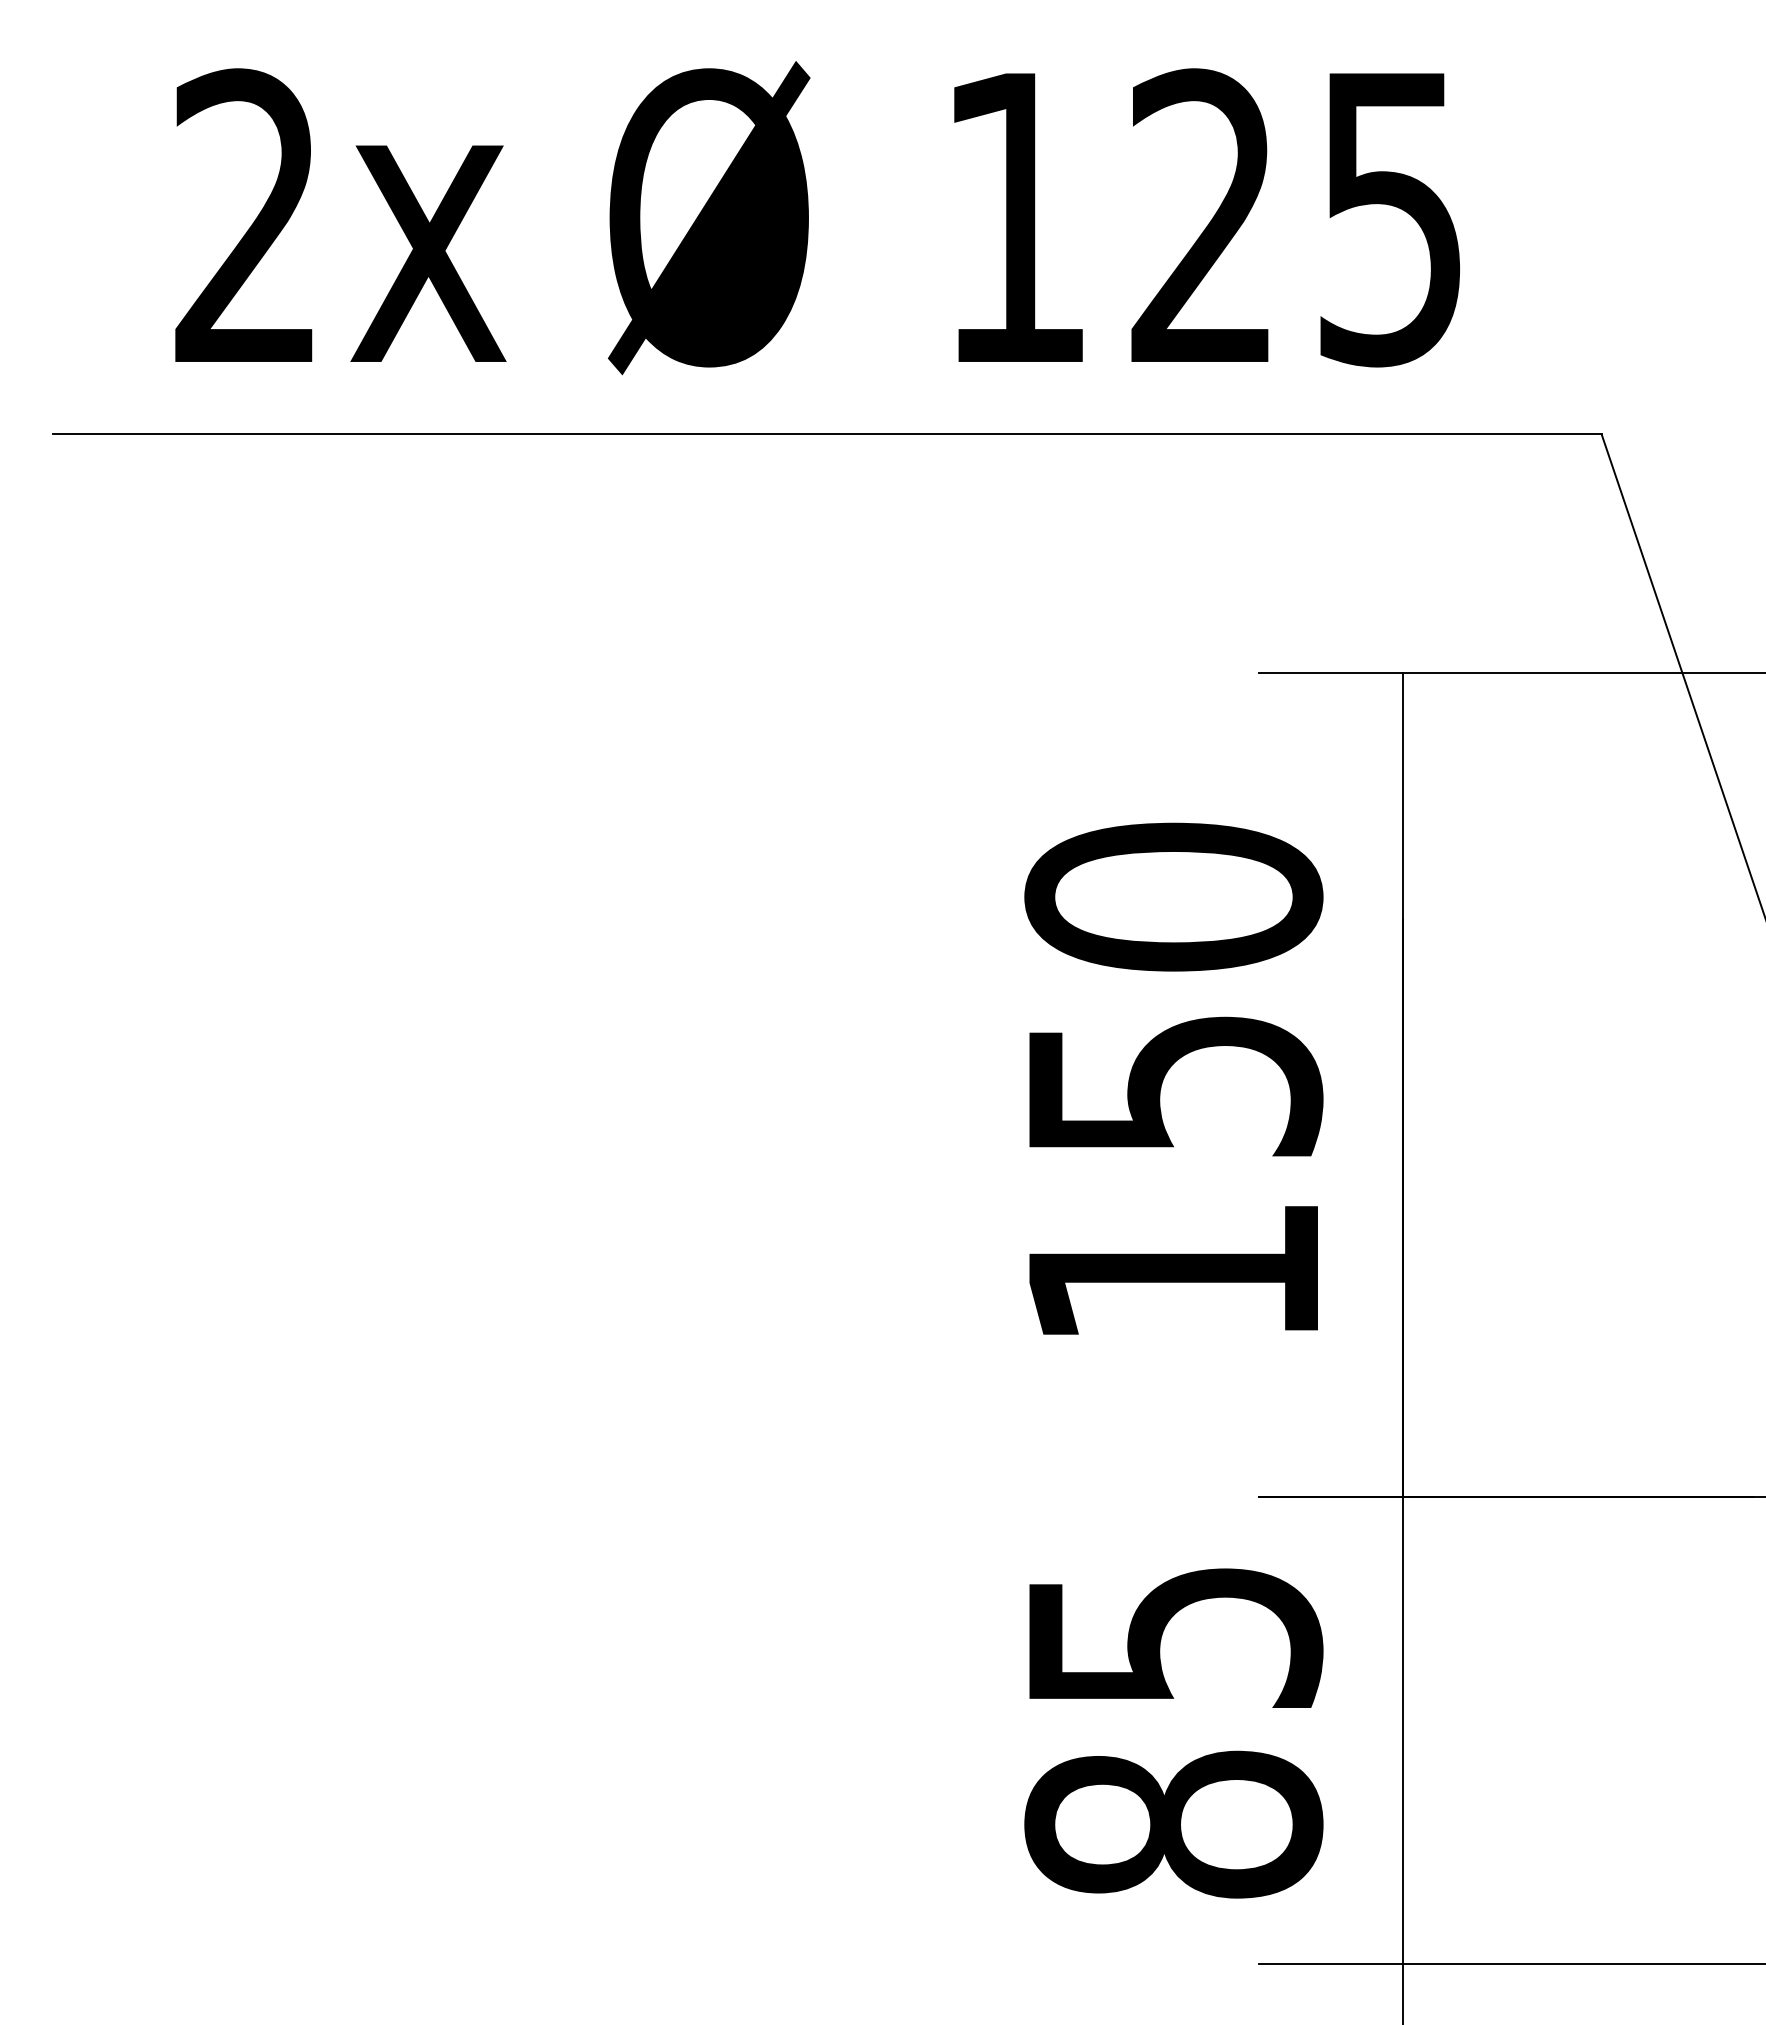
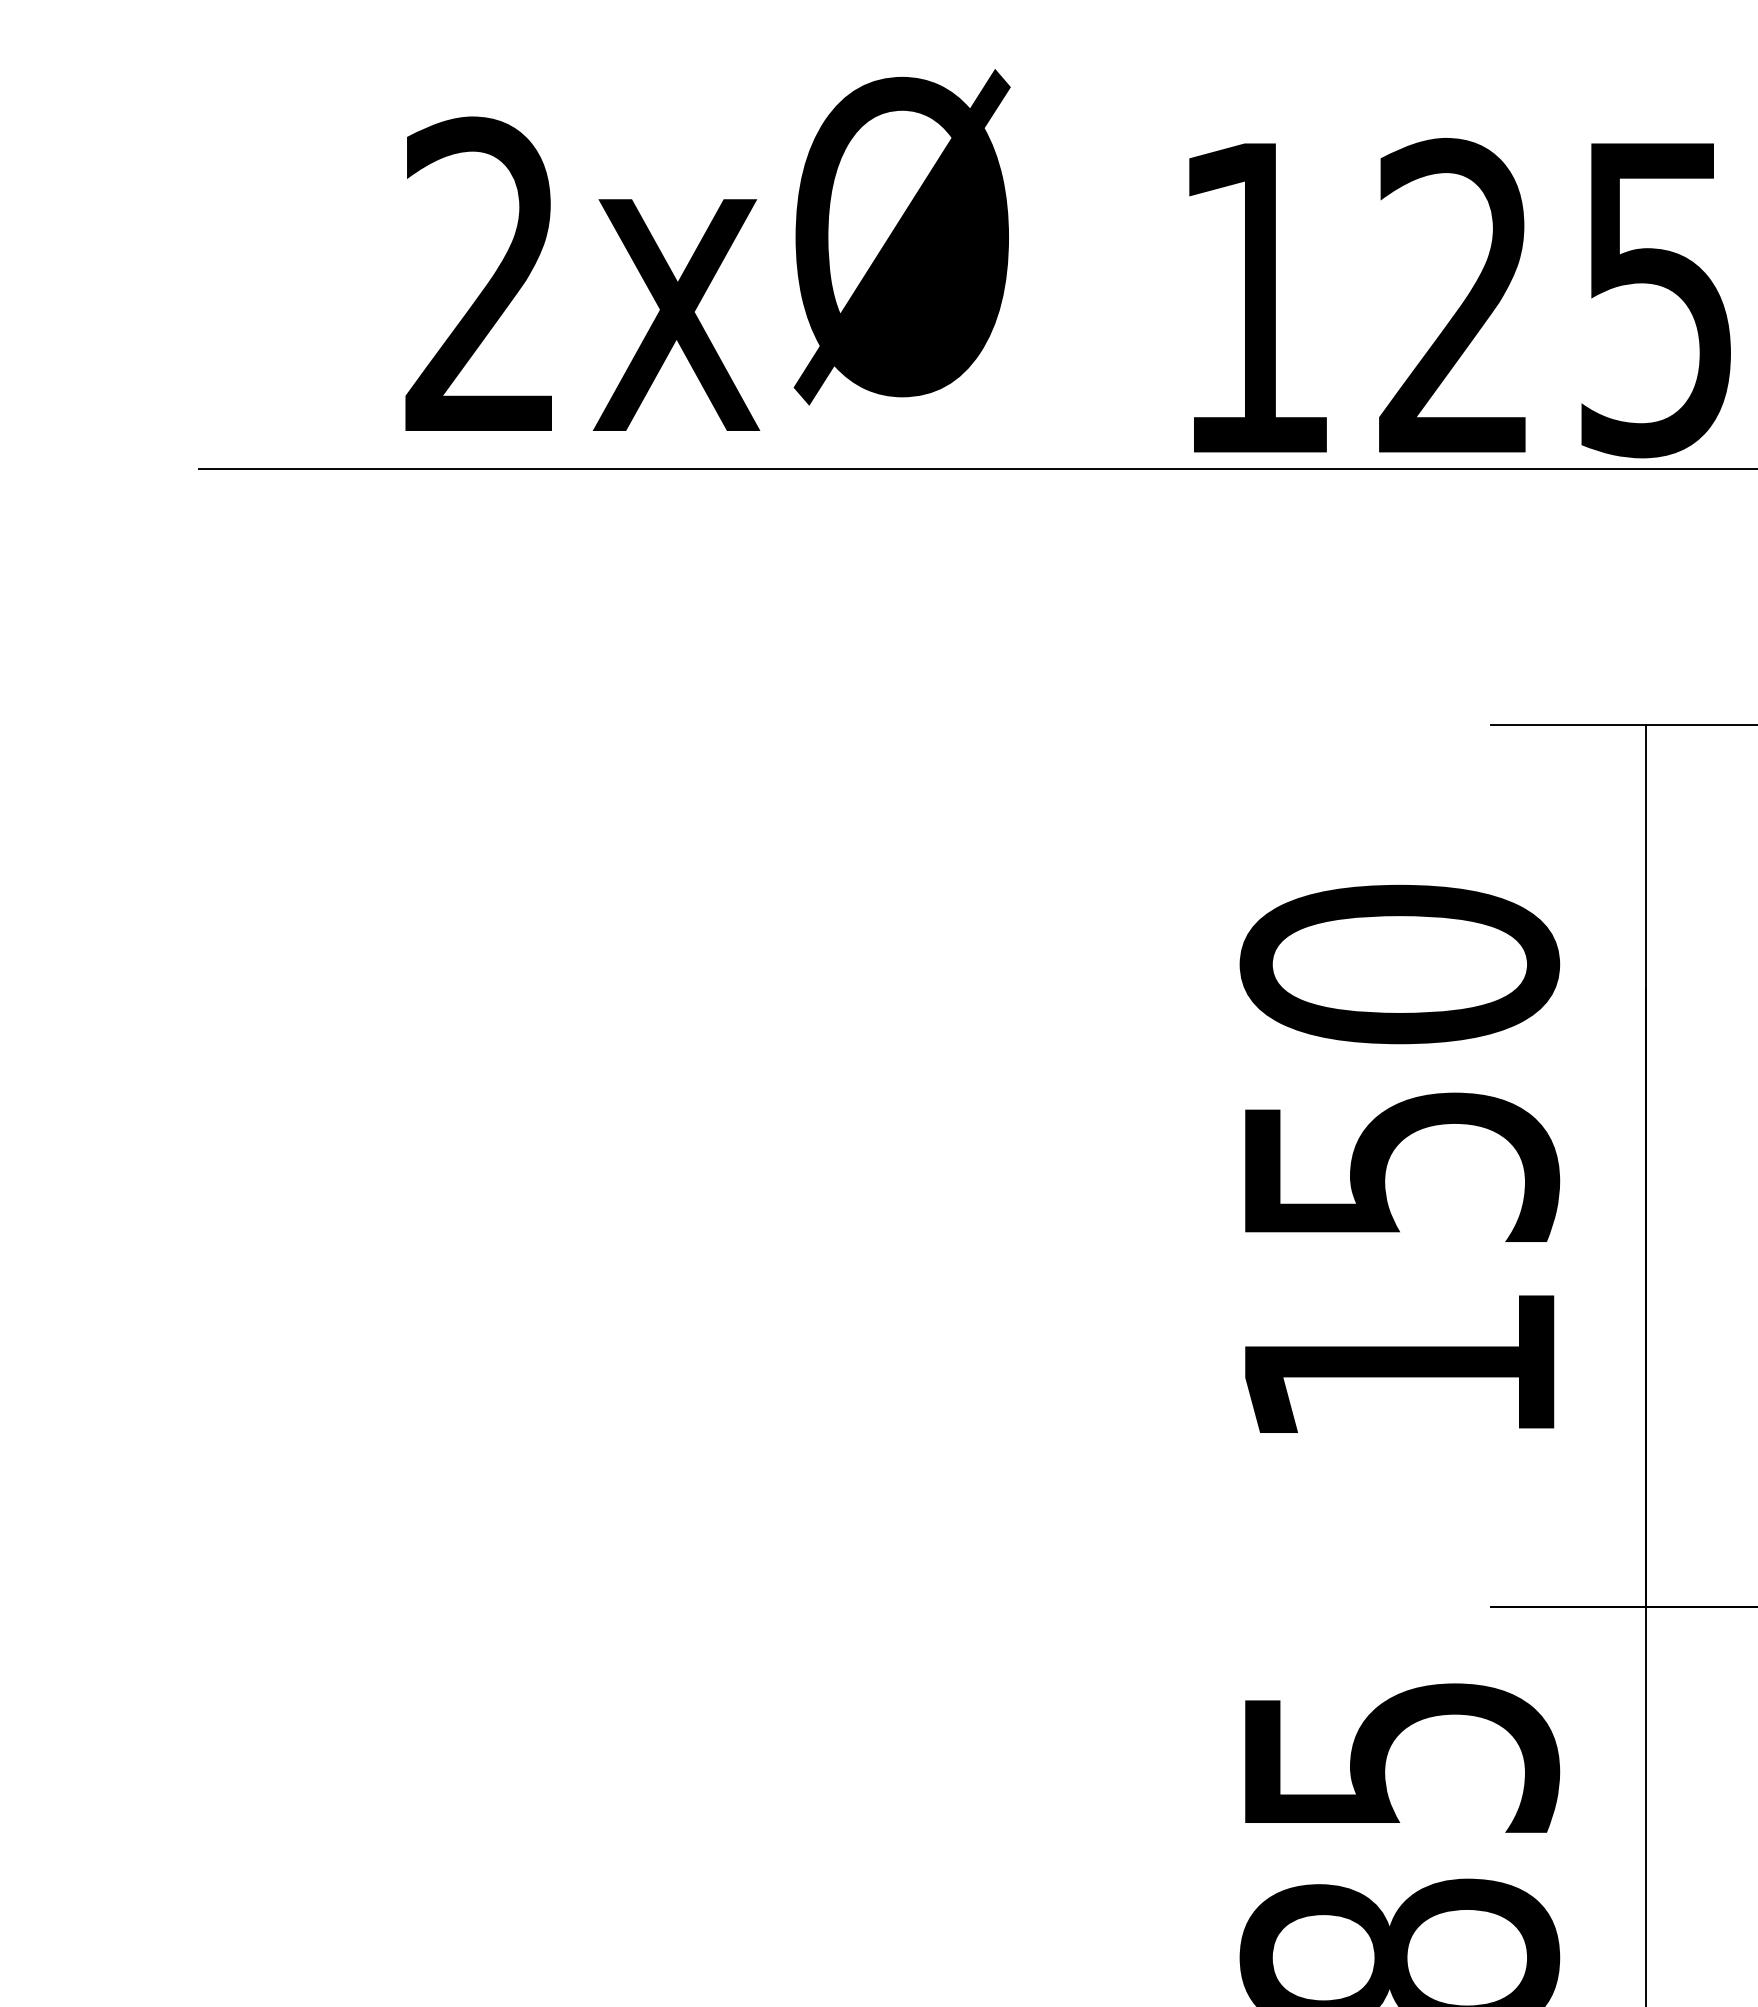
text: (340, 214) -> (582, 273), moved
text: (1206, 217) -> (1459, 297), moved

